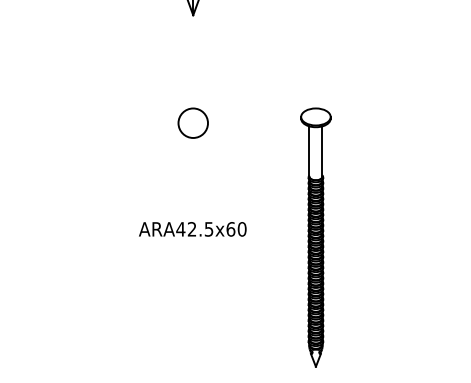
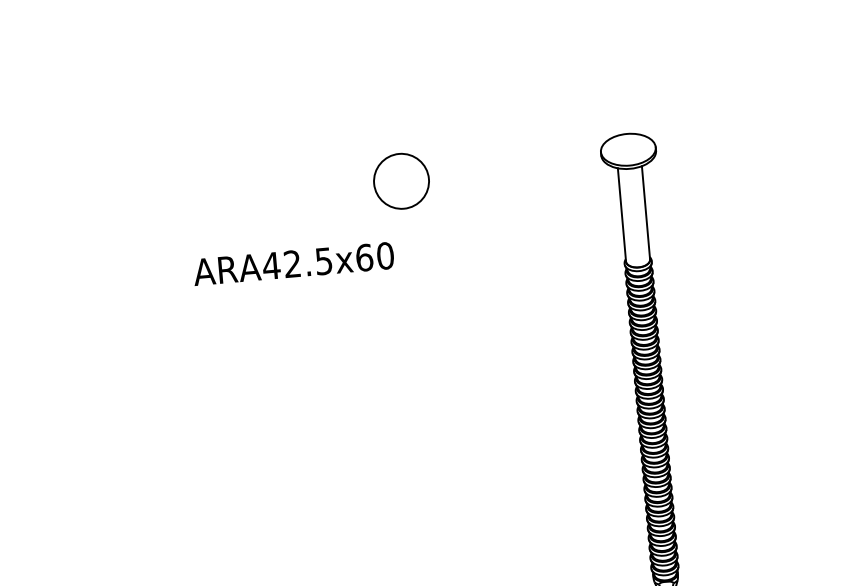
text: (192, 229) -> (293, 264), moved

